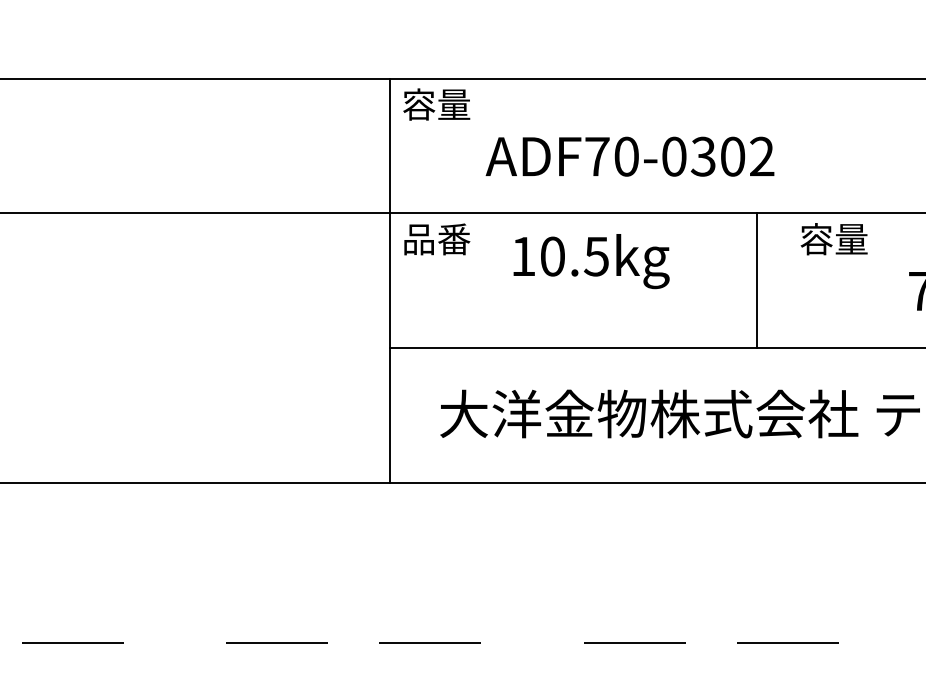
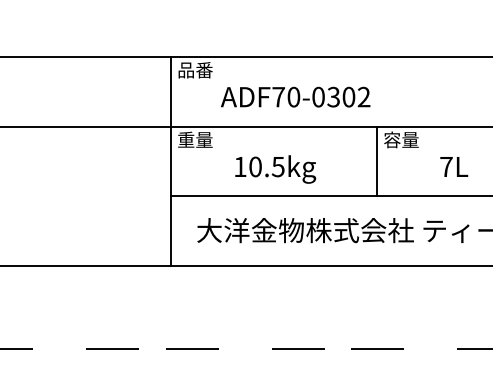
text: (436, 103) -> (195, 69), 容量 -> 品番
text: (436, 238) -> (195, 139), 品番 -> 重量
text: (591, 261) -> (275, 169), moved
line: (757, 280) -> (377, 161), moved

